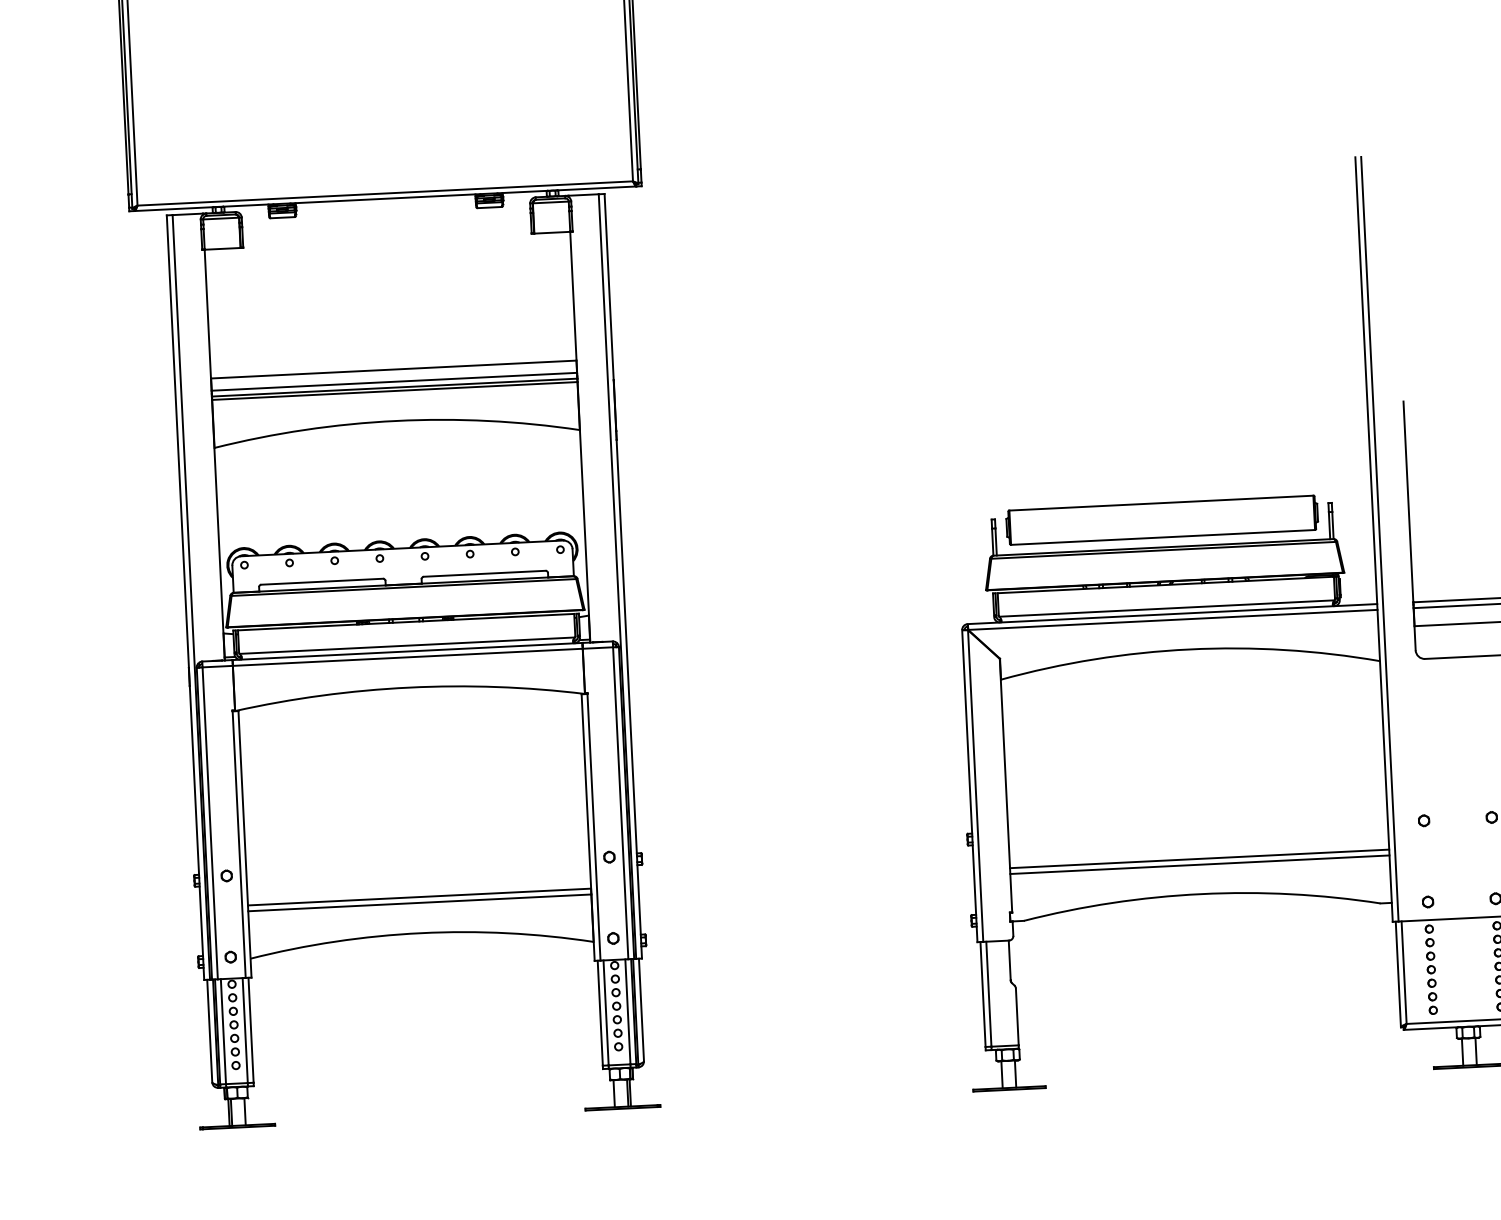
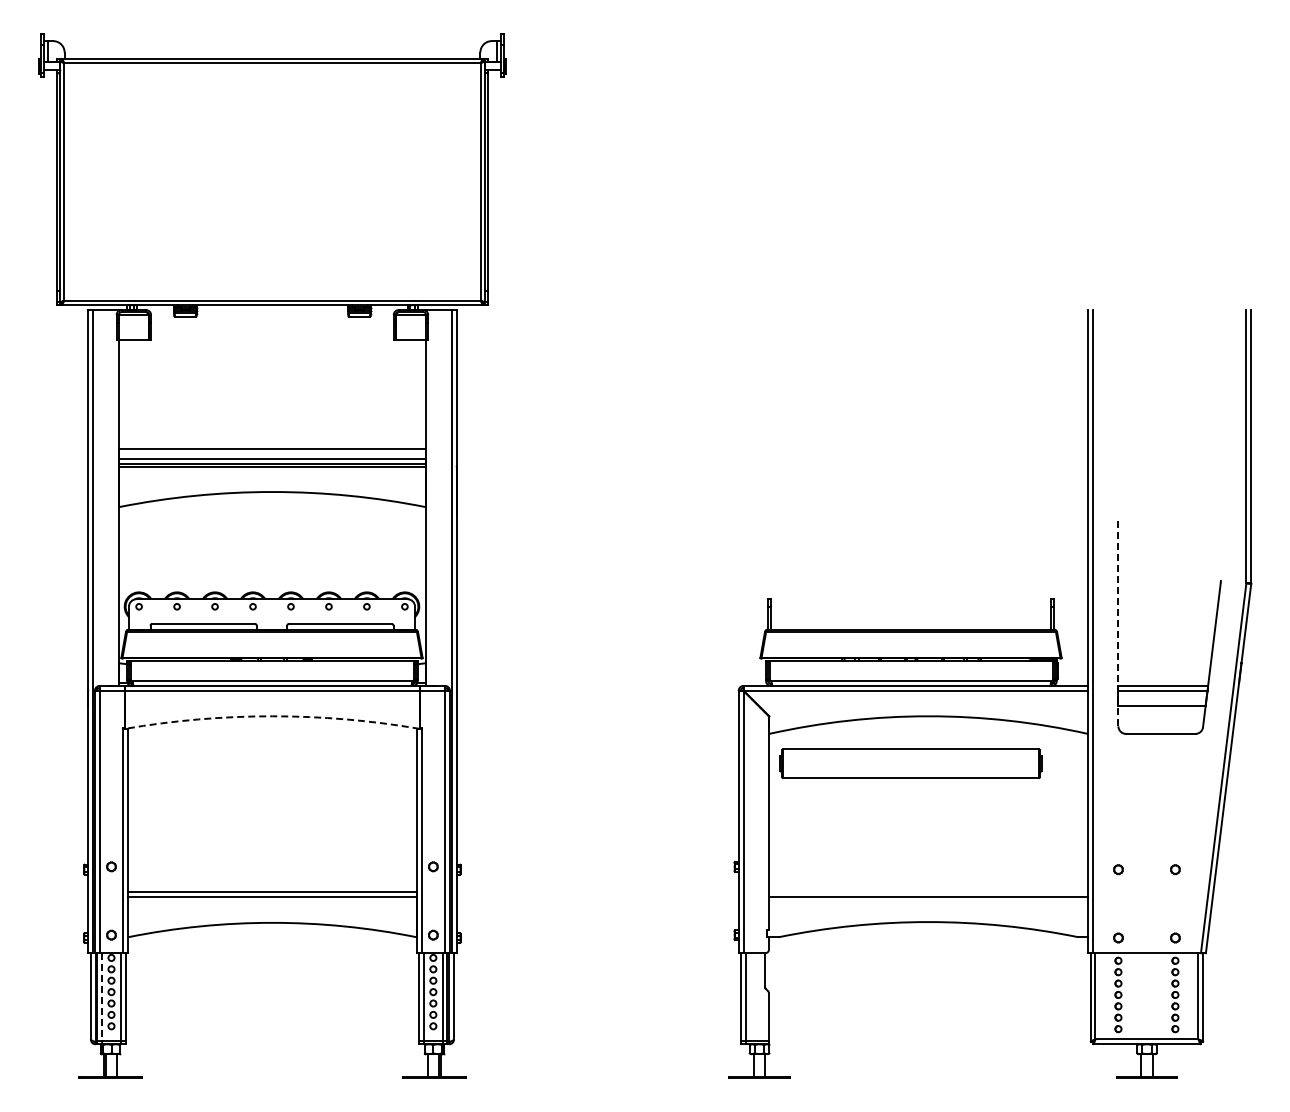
part: (1161, 519) -> (910, 763), moved
line: (1409, 525) -> (1118, 621), solid -> dashed
arc: (409, 687) -> (272, 716), solid -> dashed
line: (1199, 858) -> (928, 892), removed
line: (223, 1031) -> (102, 997), solid -> dashed

